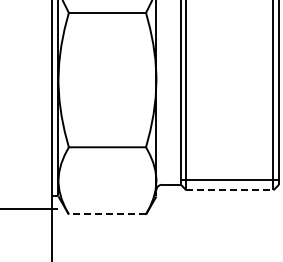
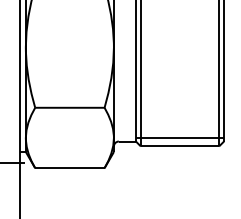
line: (230, 190) -> (180, 146), dashed -> solid
line: (107, 214) -> (69, 168), dashed -> solid

